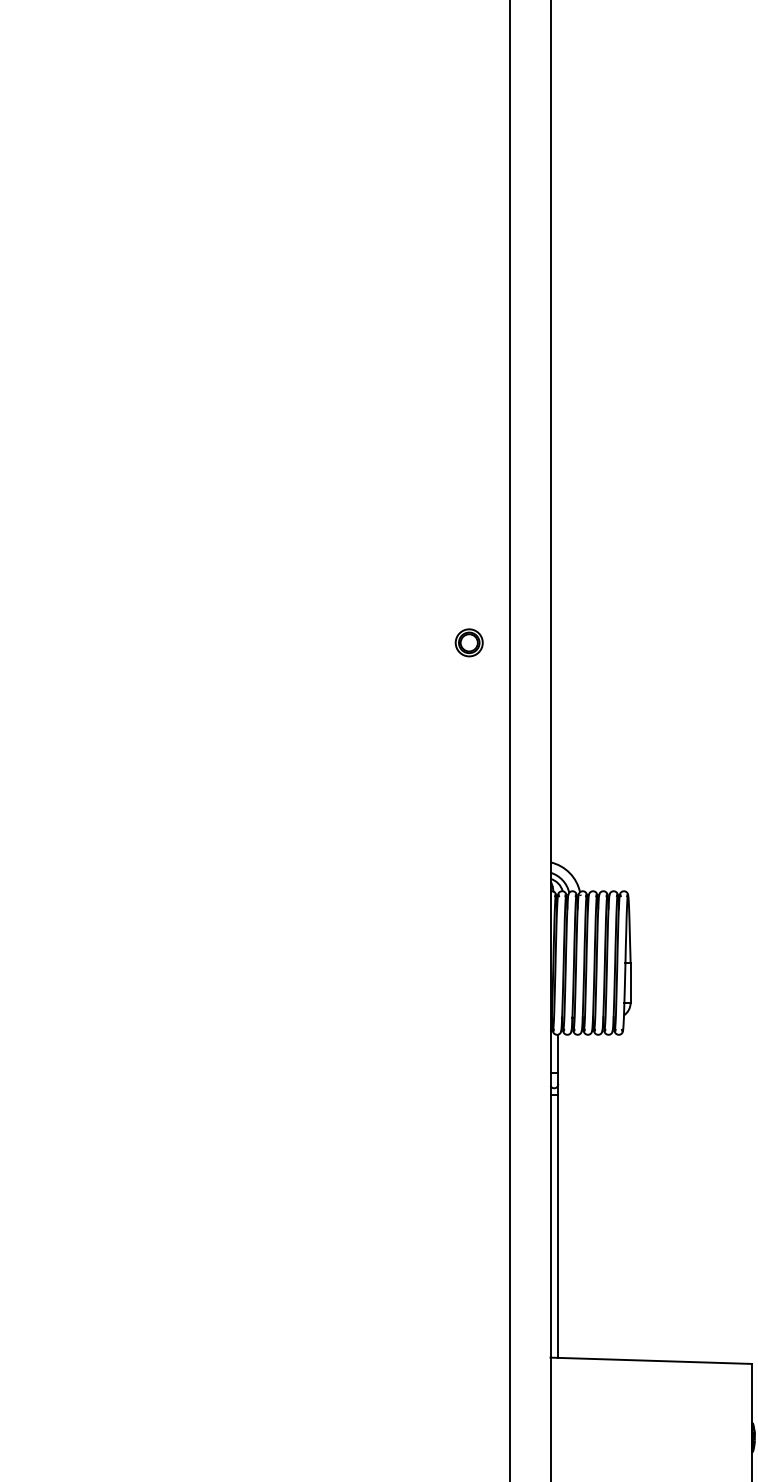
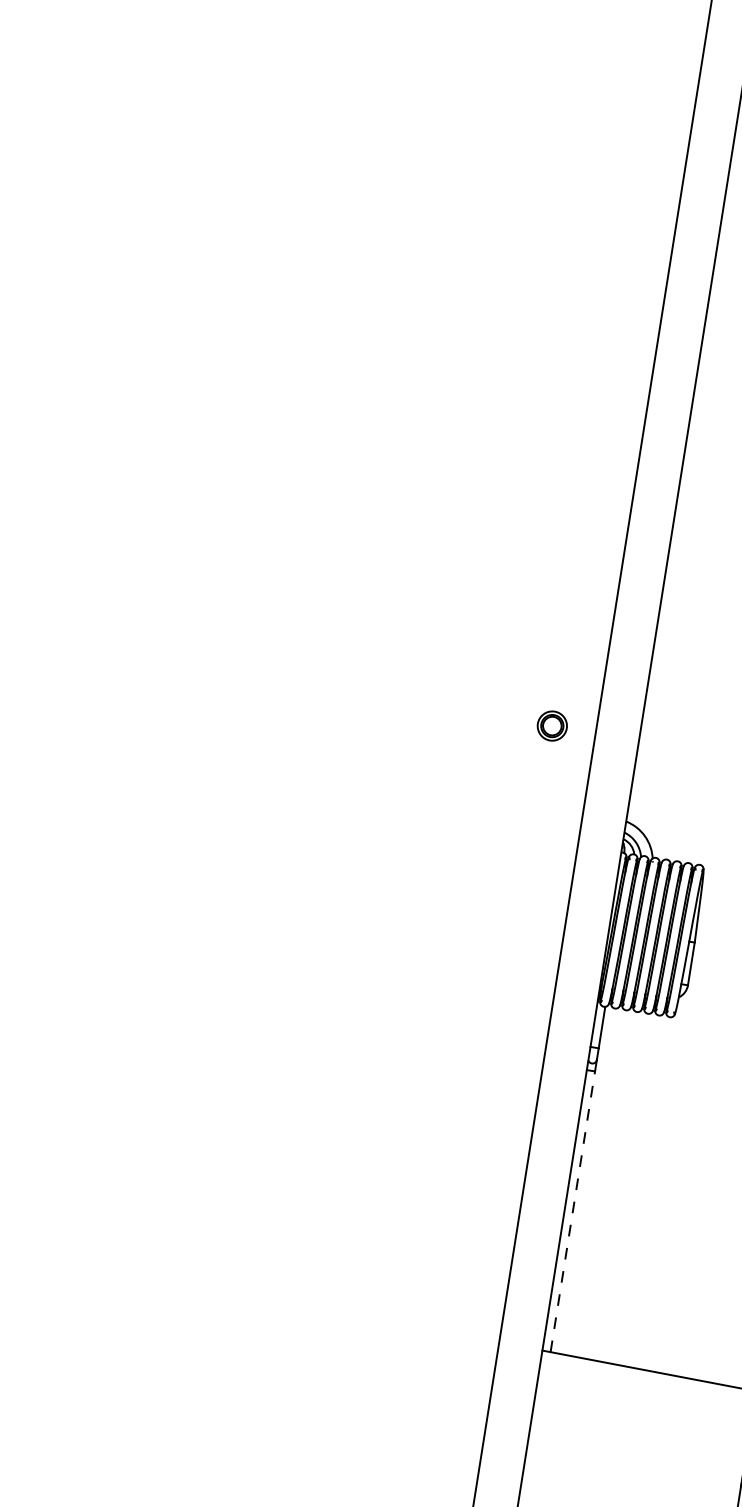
part: (468, 642) -> (551, 725), moved
line: (558, 1225) -> (573, 1210), solid -> dashed

